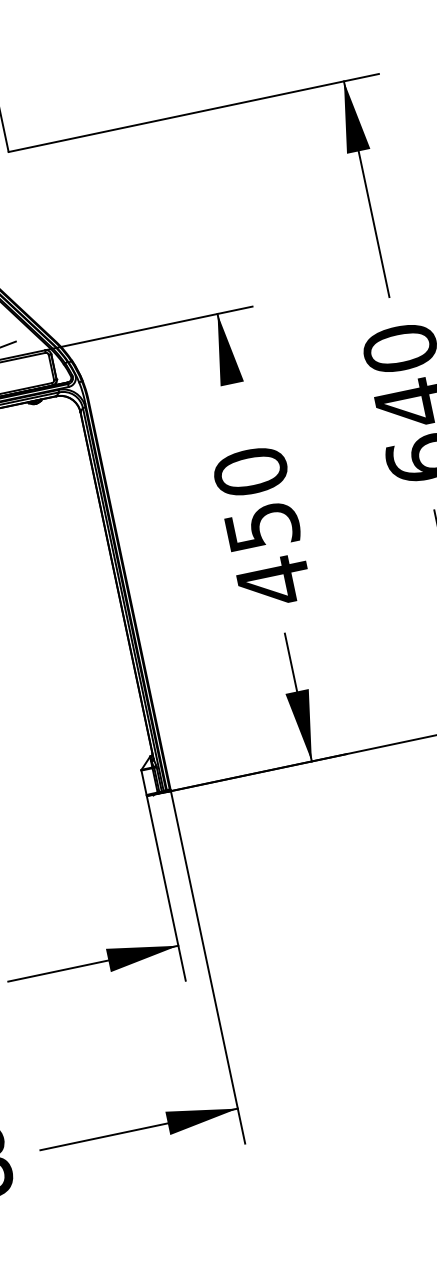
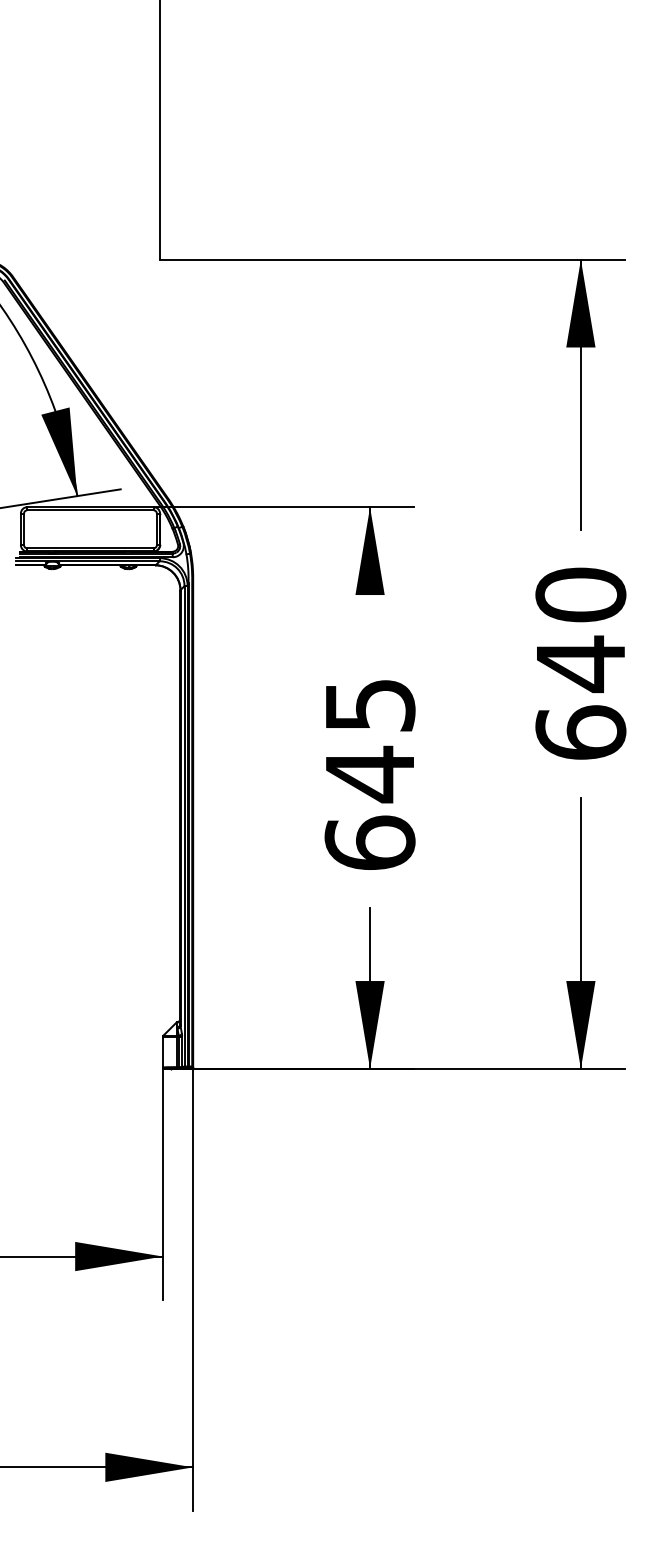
text: (262, 527) -> (369, 775), 450 -> 645

